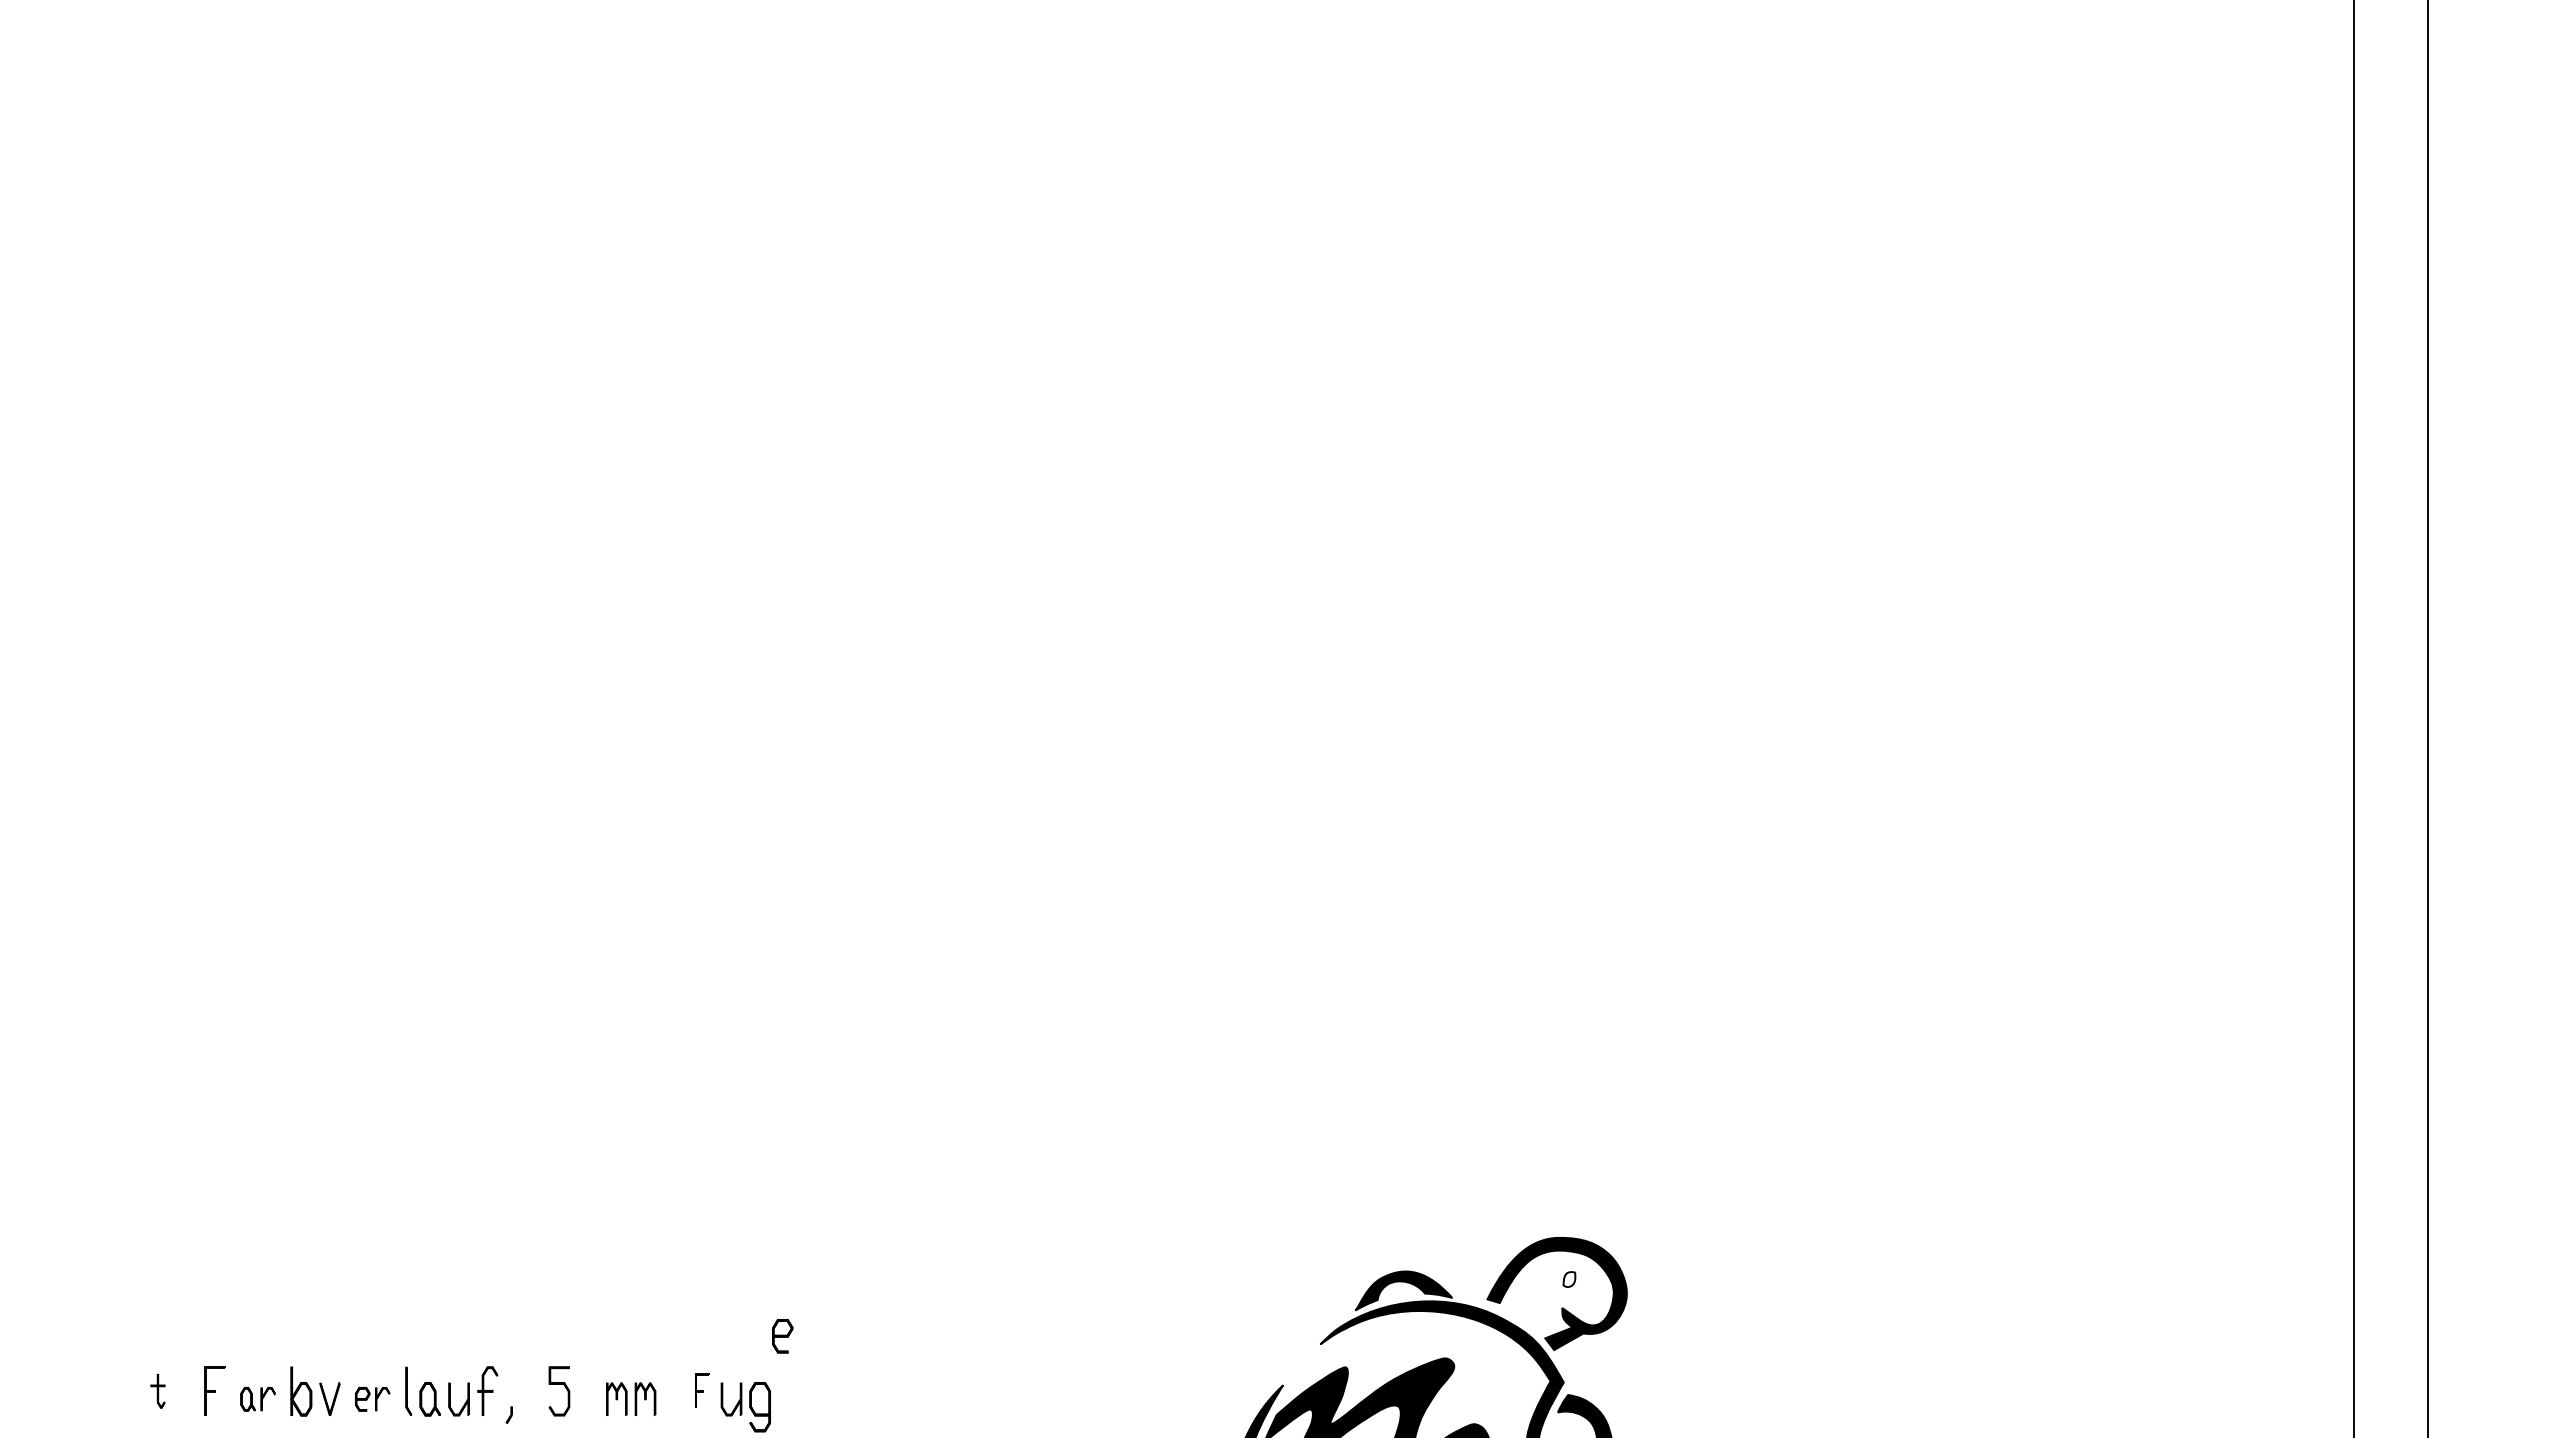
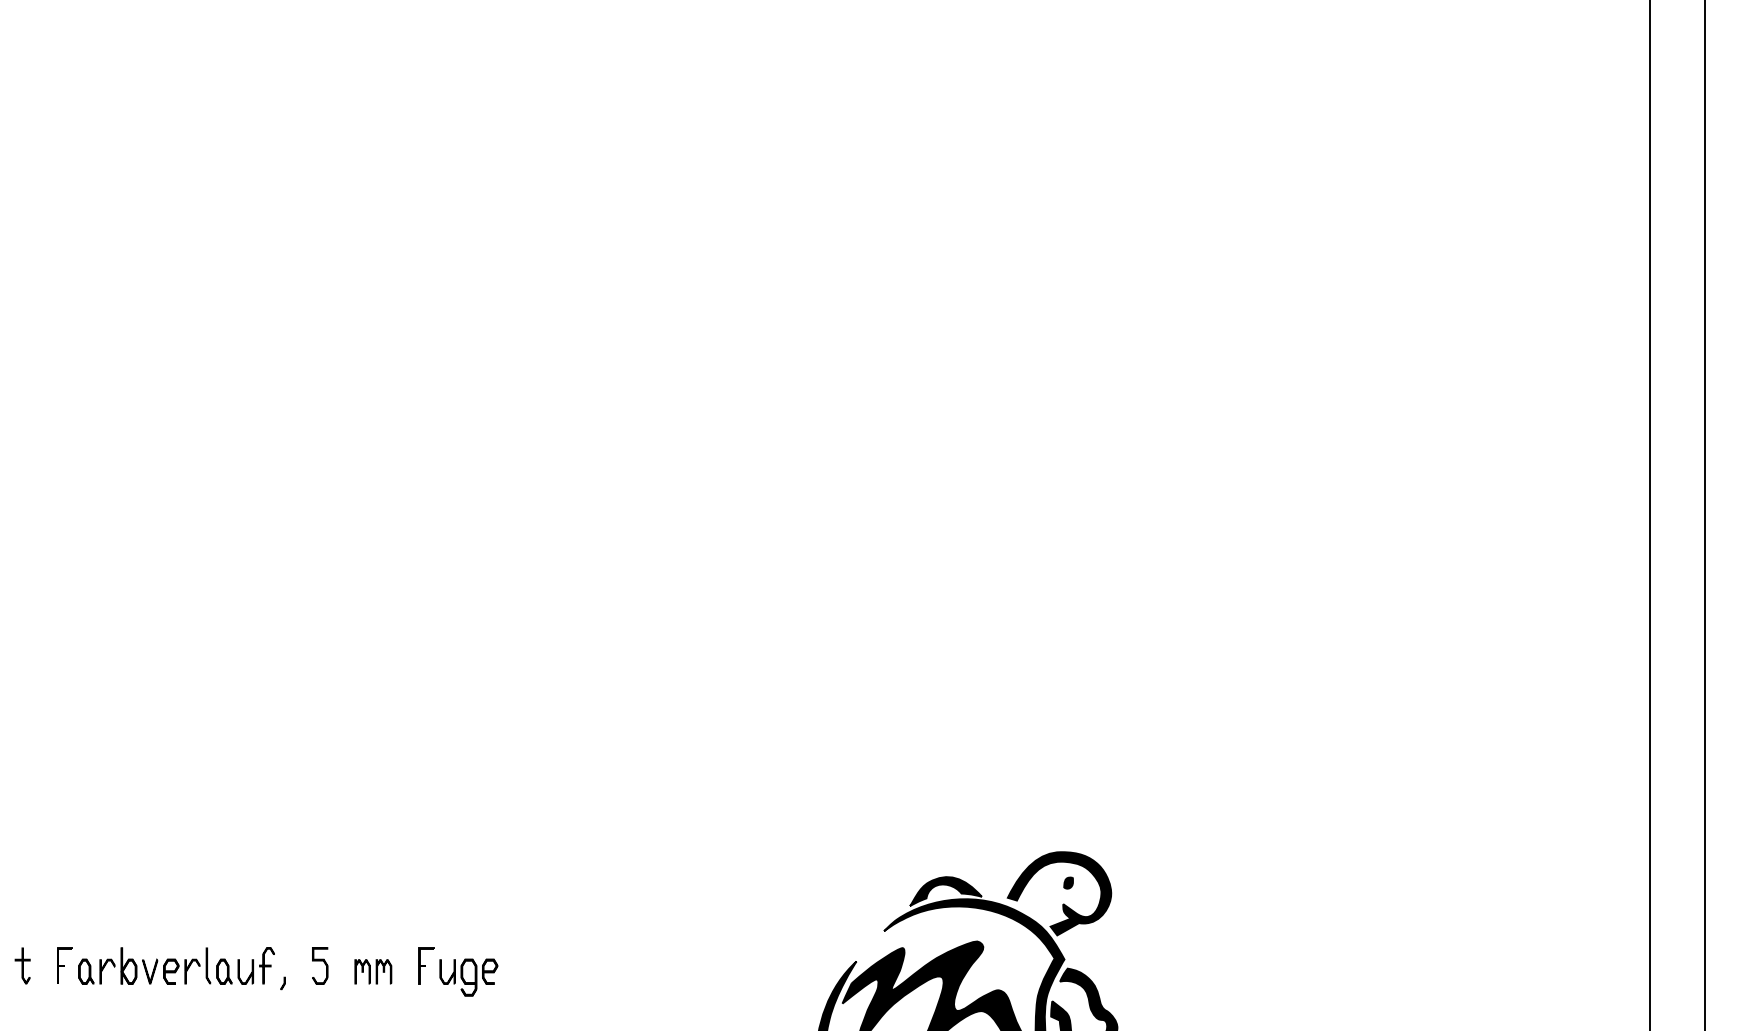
fill: (1569, 1279) -> (1068, 883), added
part: (782, 1336) -> (489, 972), moved
part: (702, 1390) -> (426, 965), size x1.43
part: (157, 1391) -> (22, 966), size x1.43
part: (257, 1399) -> (96, 972), size x1.43
part: (372, 1399) -> (181, 972), size x1.43

